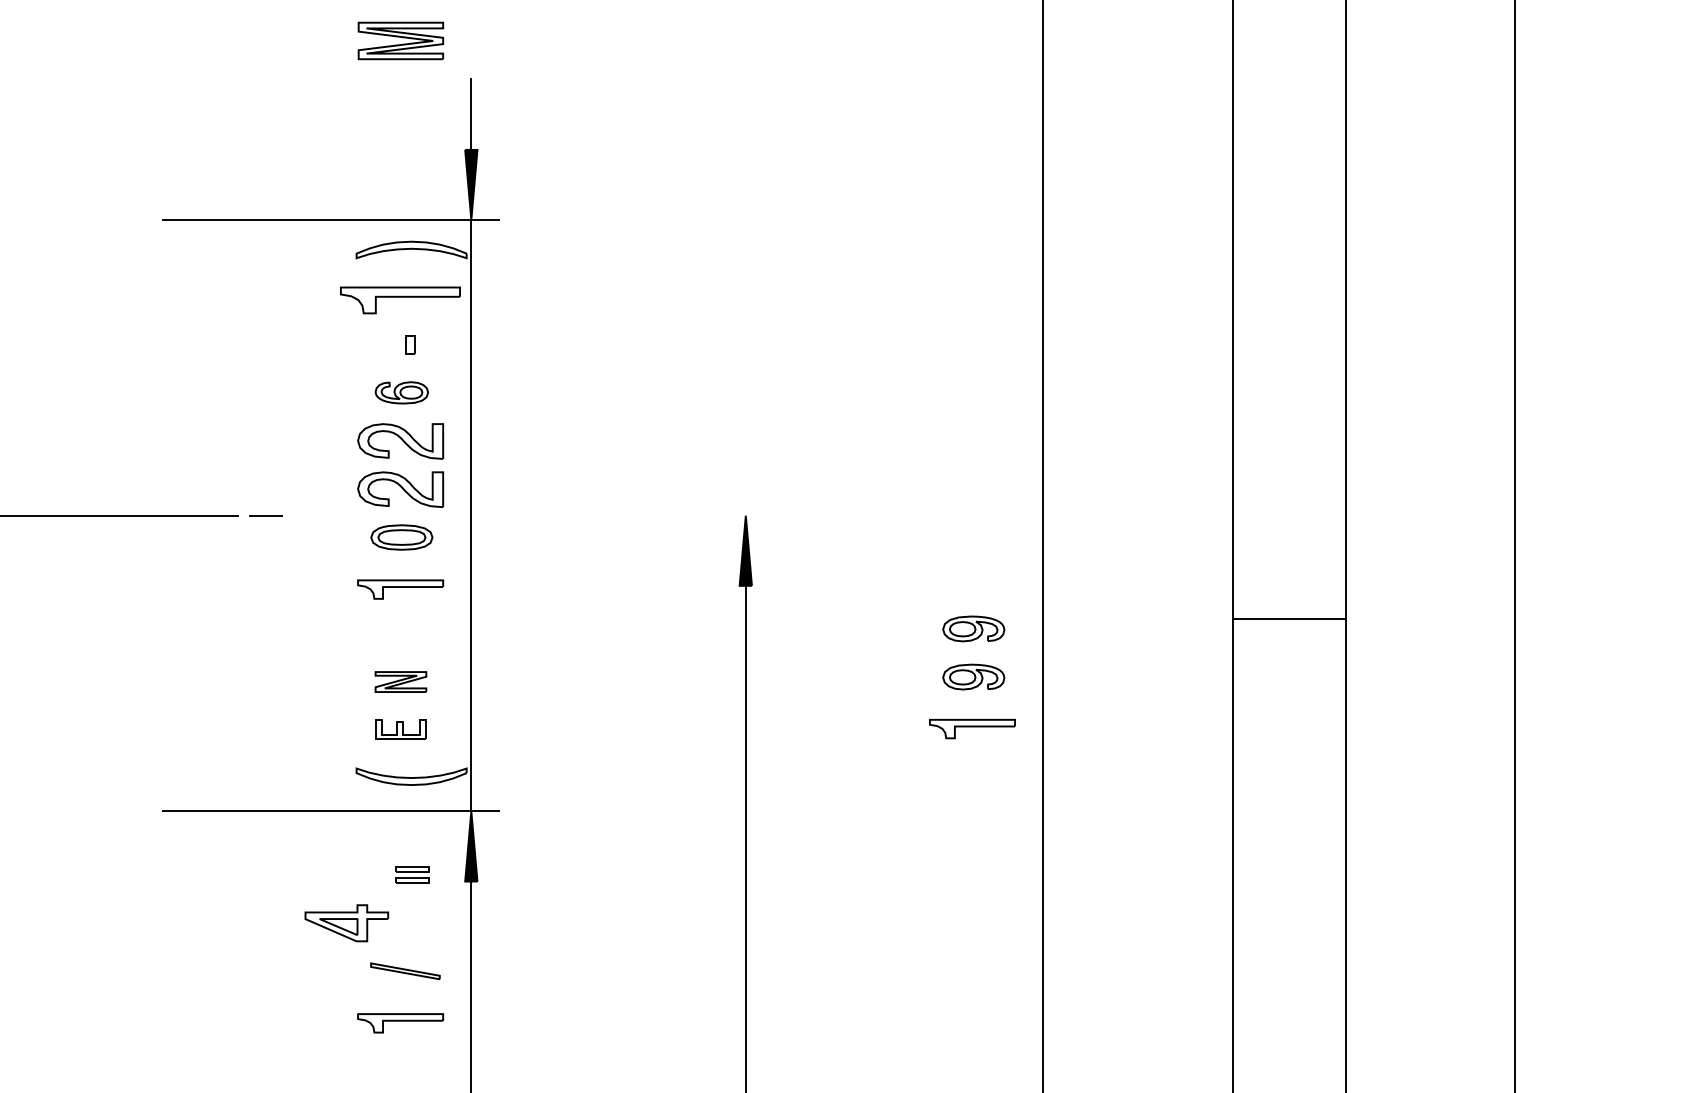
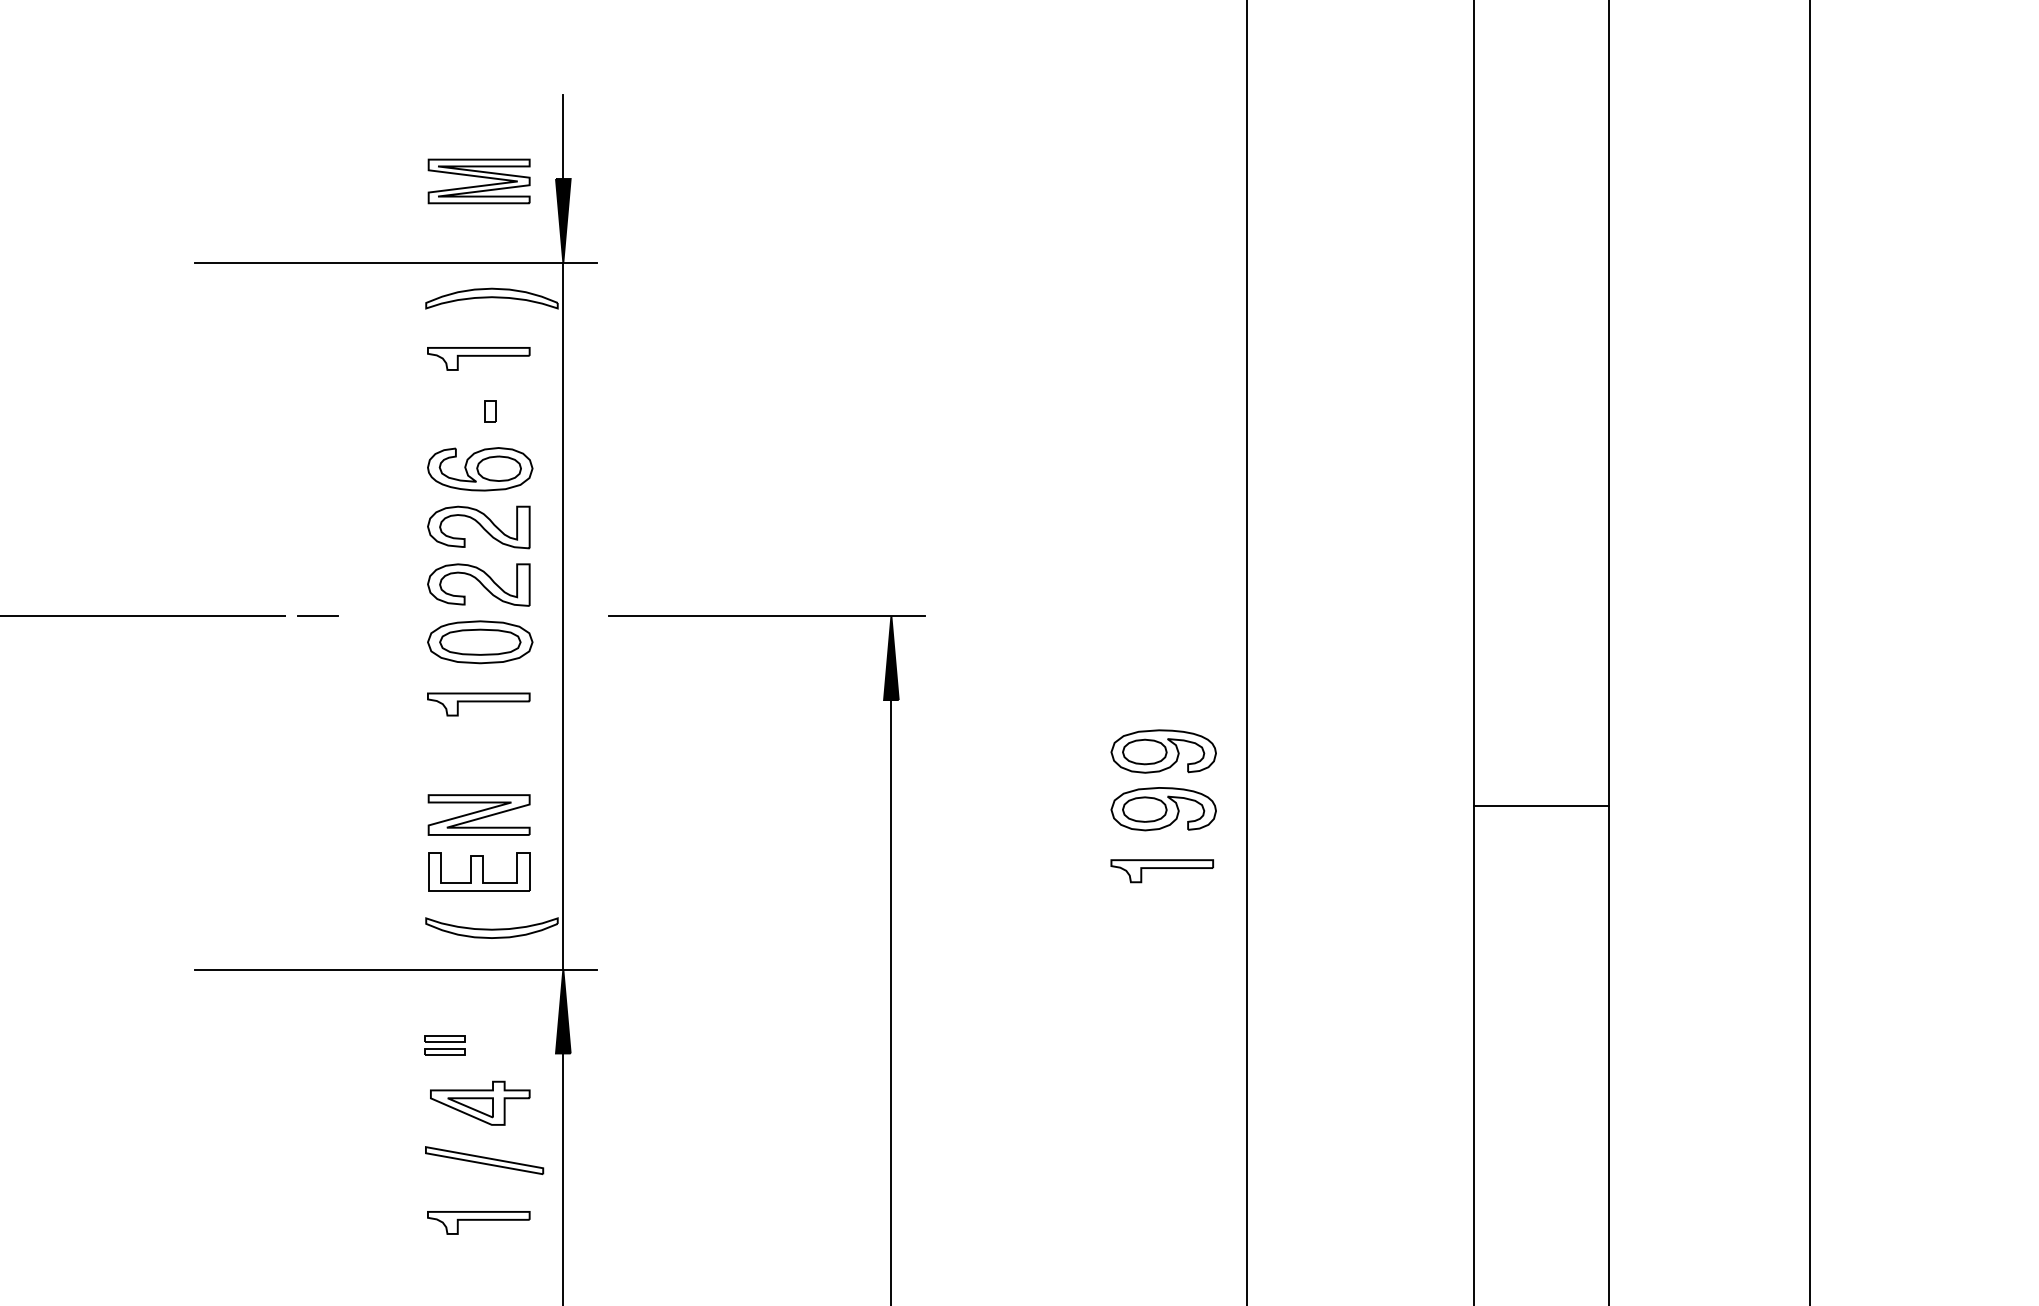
part: (400, 40) -> (478, 180), moved
part: (400, 300) -> (478, 358), size x0.71
part: (401, 392) -> (479, 468), size x1.67
line: (641, 515) -> (766, 615), added
part: (401, 537) -> (479, 642), size x1.43
line: (1289, 619) -> (1541, 805), moved
part: (973, 628) -> (1163, 751), size x1.43
part: (973, 676) -> (1163, 808), size x1.43
part: (400, 681) -> (478, 814), size x1.67
part: (400, 729) -> (478, 871), size x1.67
part: (412, 874) -> (445, 1045), moved
part: (346, 923) -> (479, 1103), moved
part: (405, 971) -> (484, 1160), size x1.43

